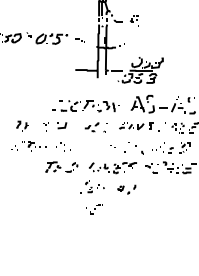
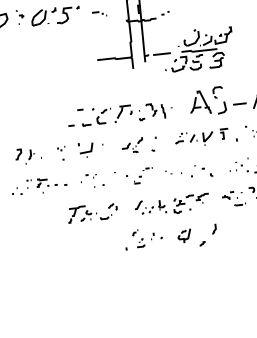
part: (133, 148) -> (200, 171), size x0.71
part: (126, 189) -> (196, 236), size x1.43
part: (94, 209) -> (140, 176), moved

